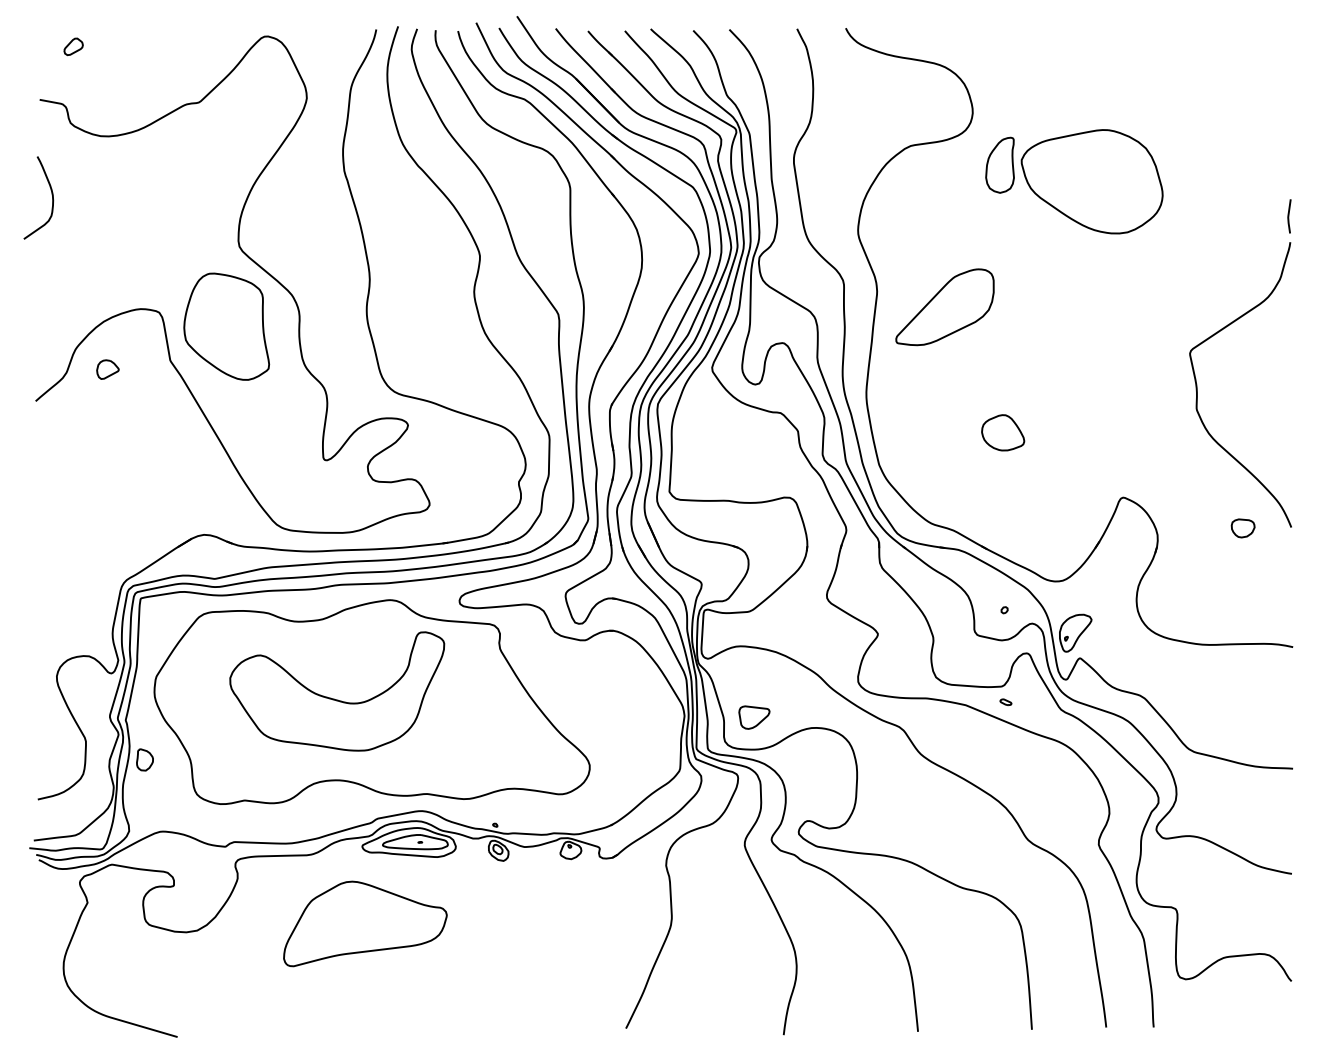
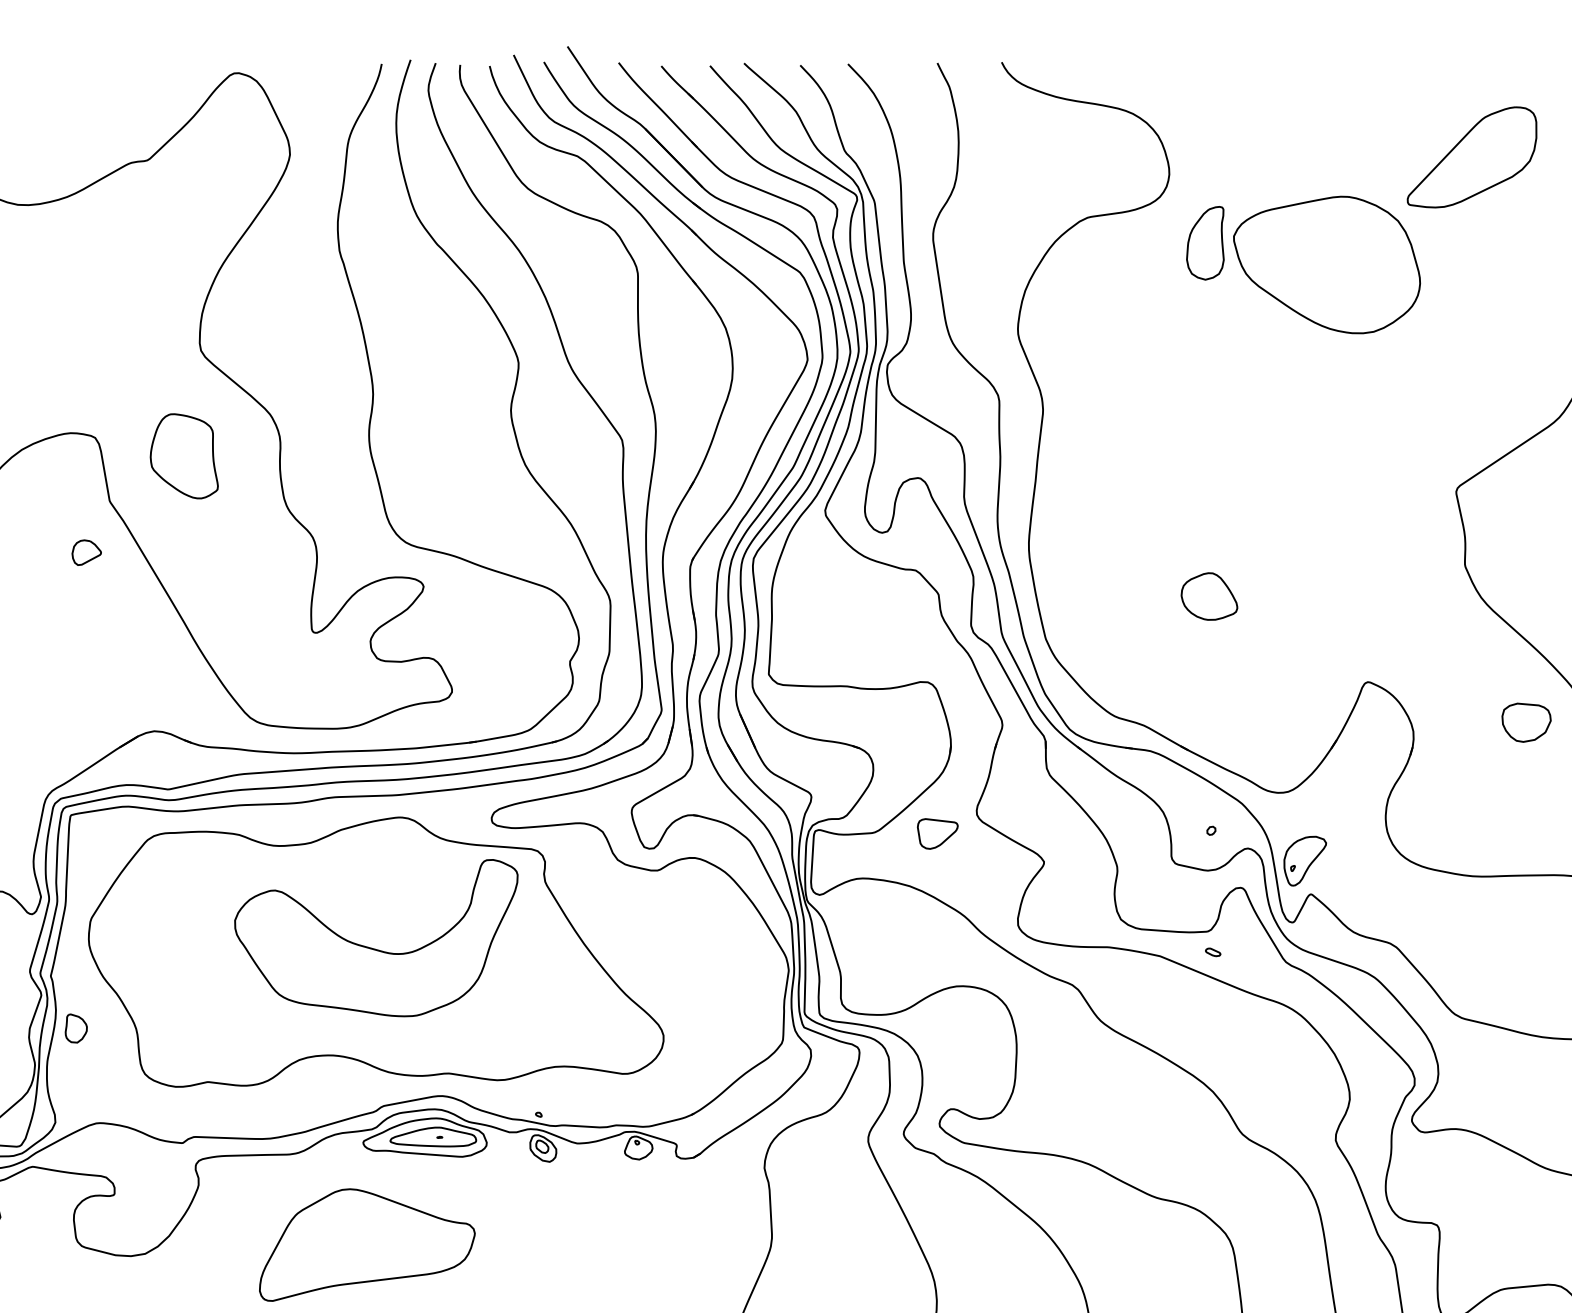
part: (944, 307) -> (1471, 157), moved
part: (226, 326) -> (183, 456), size x0.6
part: (107, 369) -> (86, 552), moved
part: (1242, 528) -> (1525, 722), size x1.6
part: (334, 698) -> (372, 947), moved
part: (754, 717) -> (937, 833), moved

